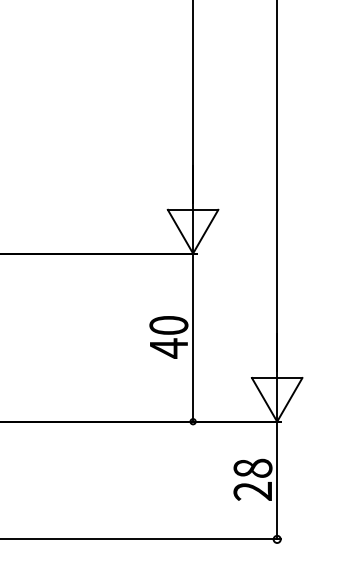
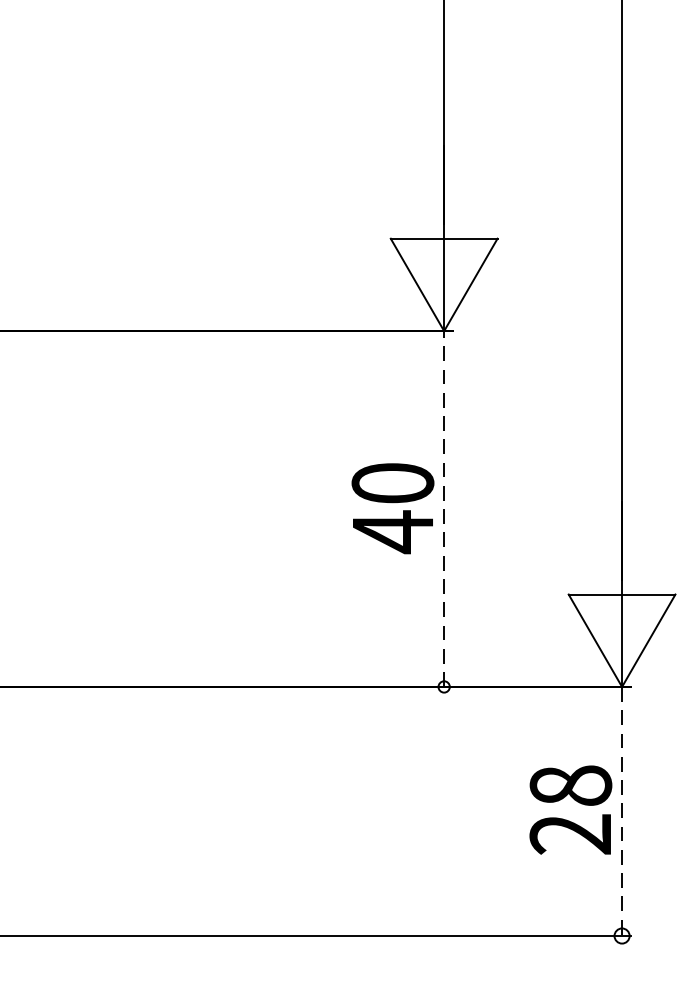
line: (193, 337) -> (445, 508), solid -> dashed
line: (277, 480) -> (622, 811), solid -> dashed

